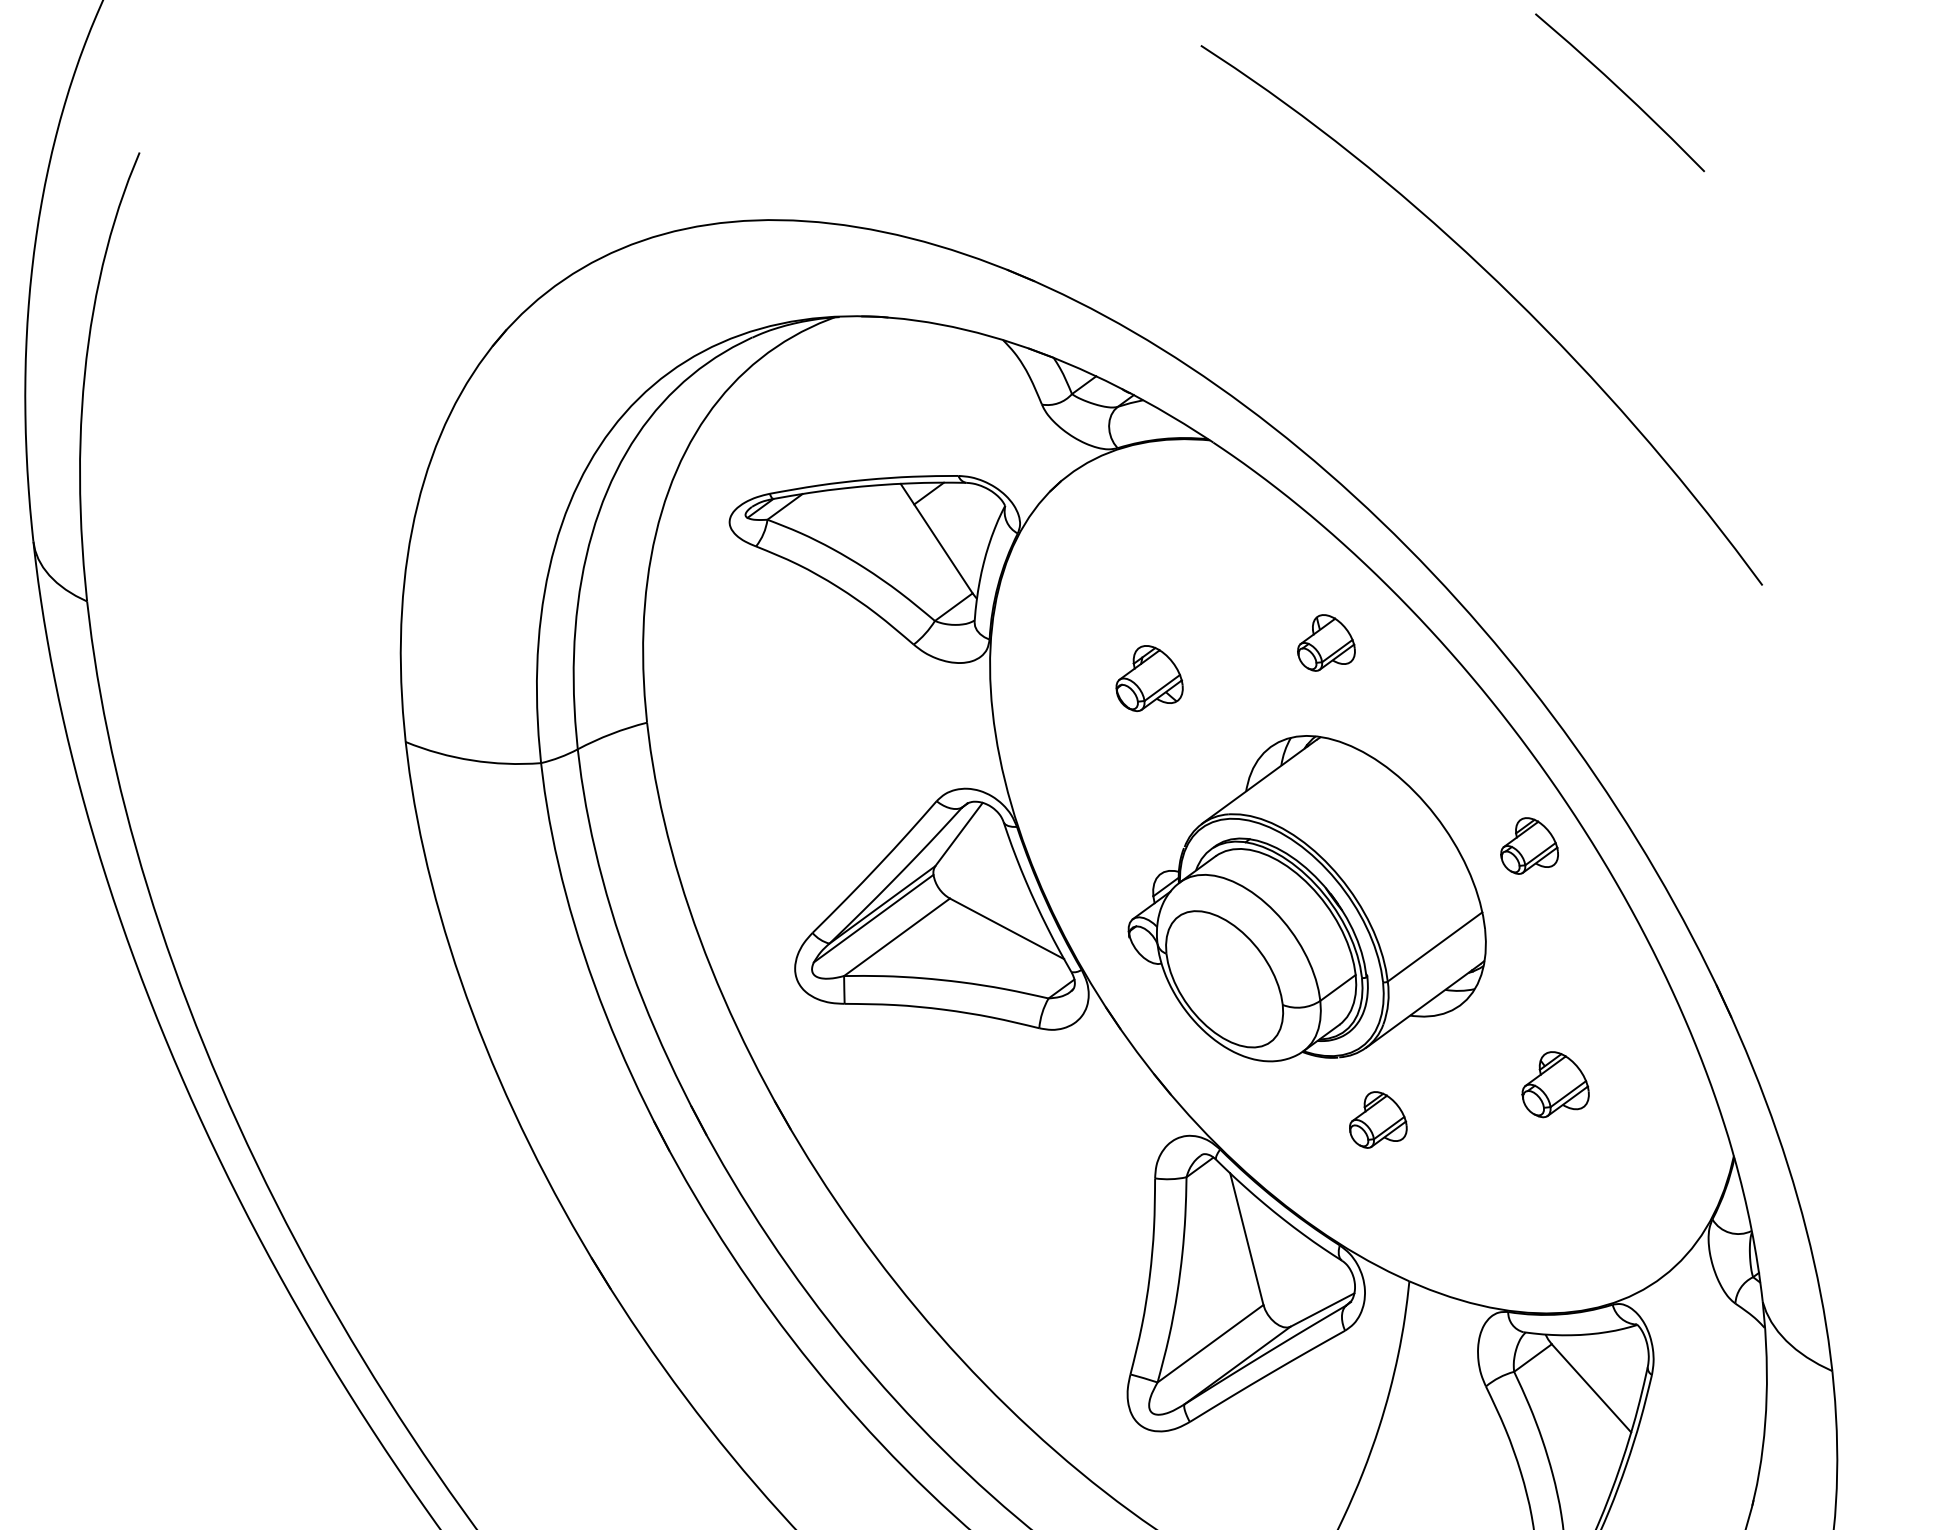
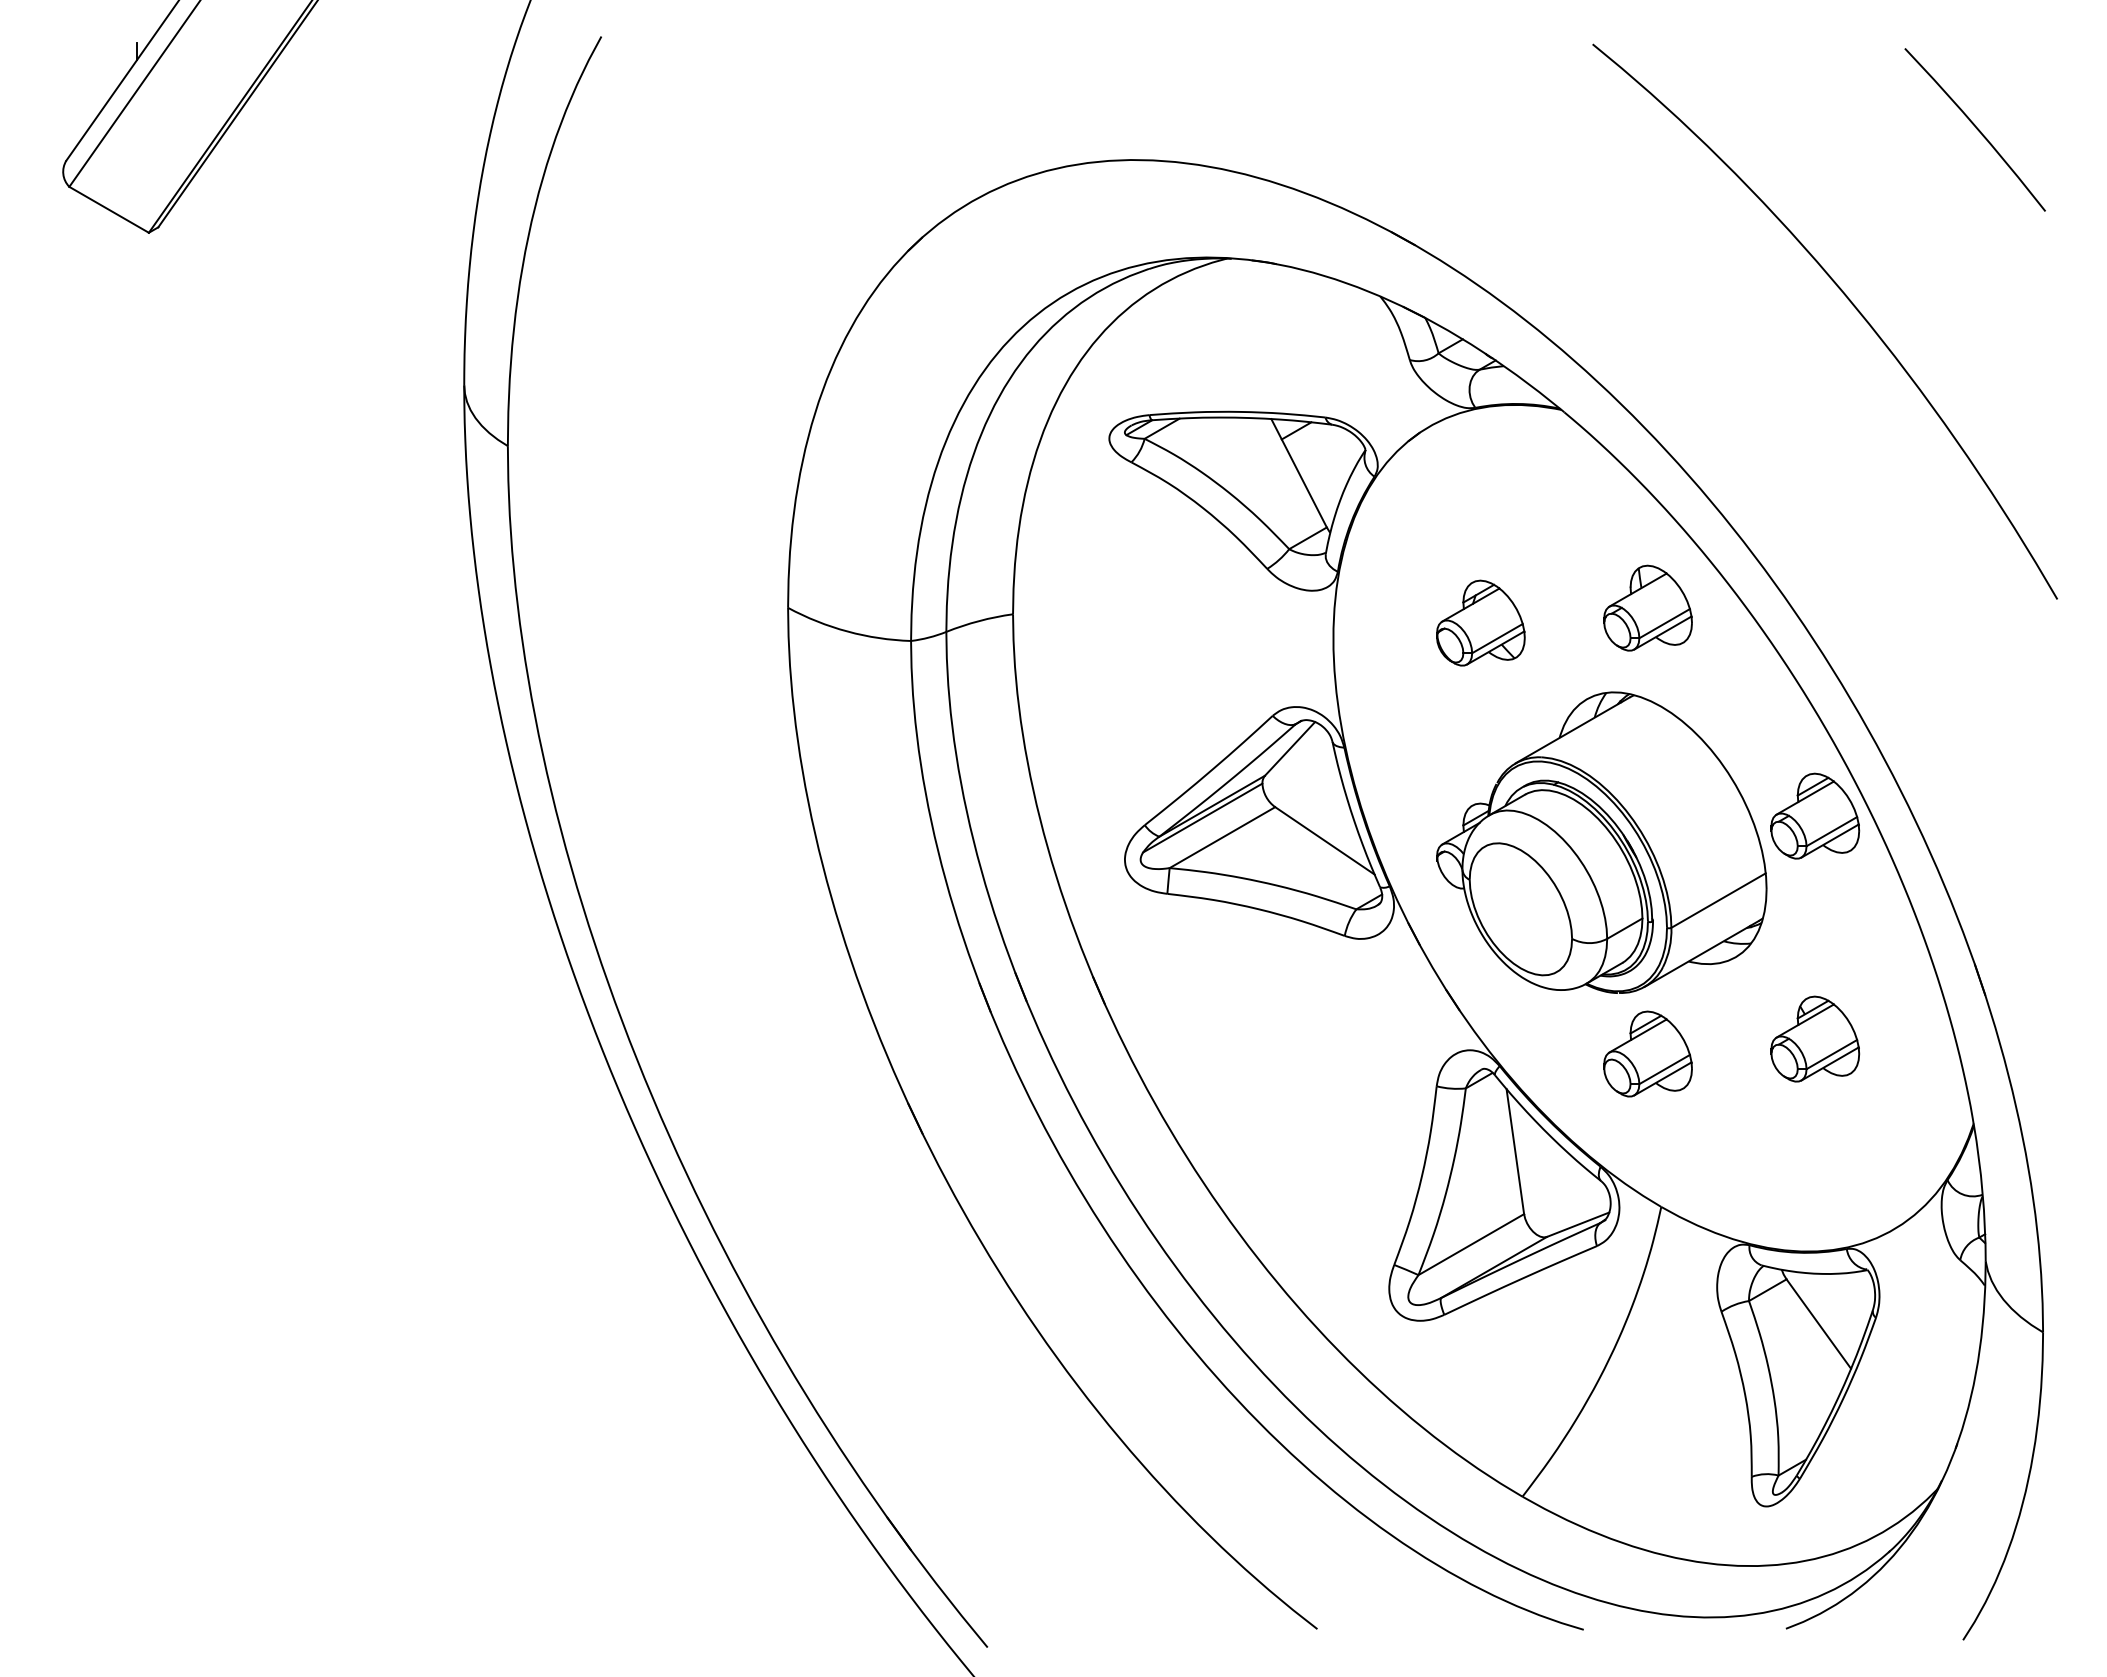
part: (1324, 641) -> (1647, 607), size x1.67
part: (1148, 677) -> (1480, 622), size x1.43
part: (1528, 844) -> (1815, 815), size x1.67
part: (1554, 1083) -> (1815, 1038), size x1.43
part: (1376, 1118) -> (1647, 1053), size x1.67

